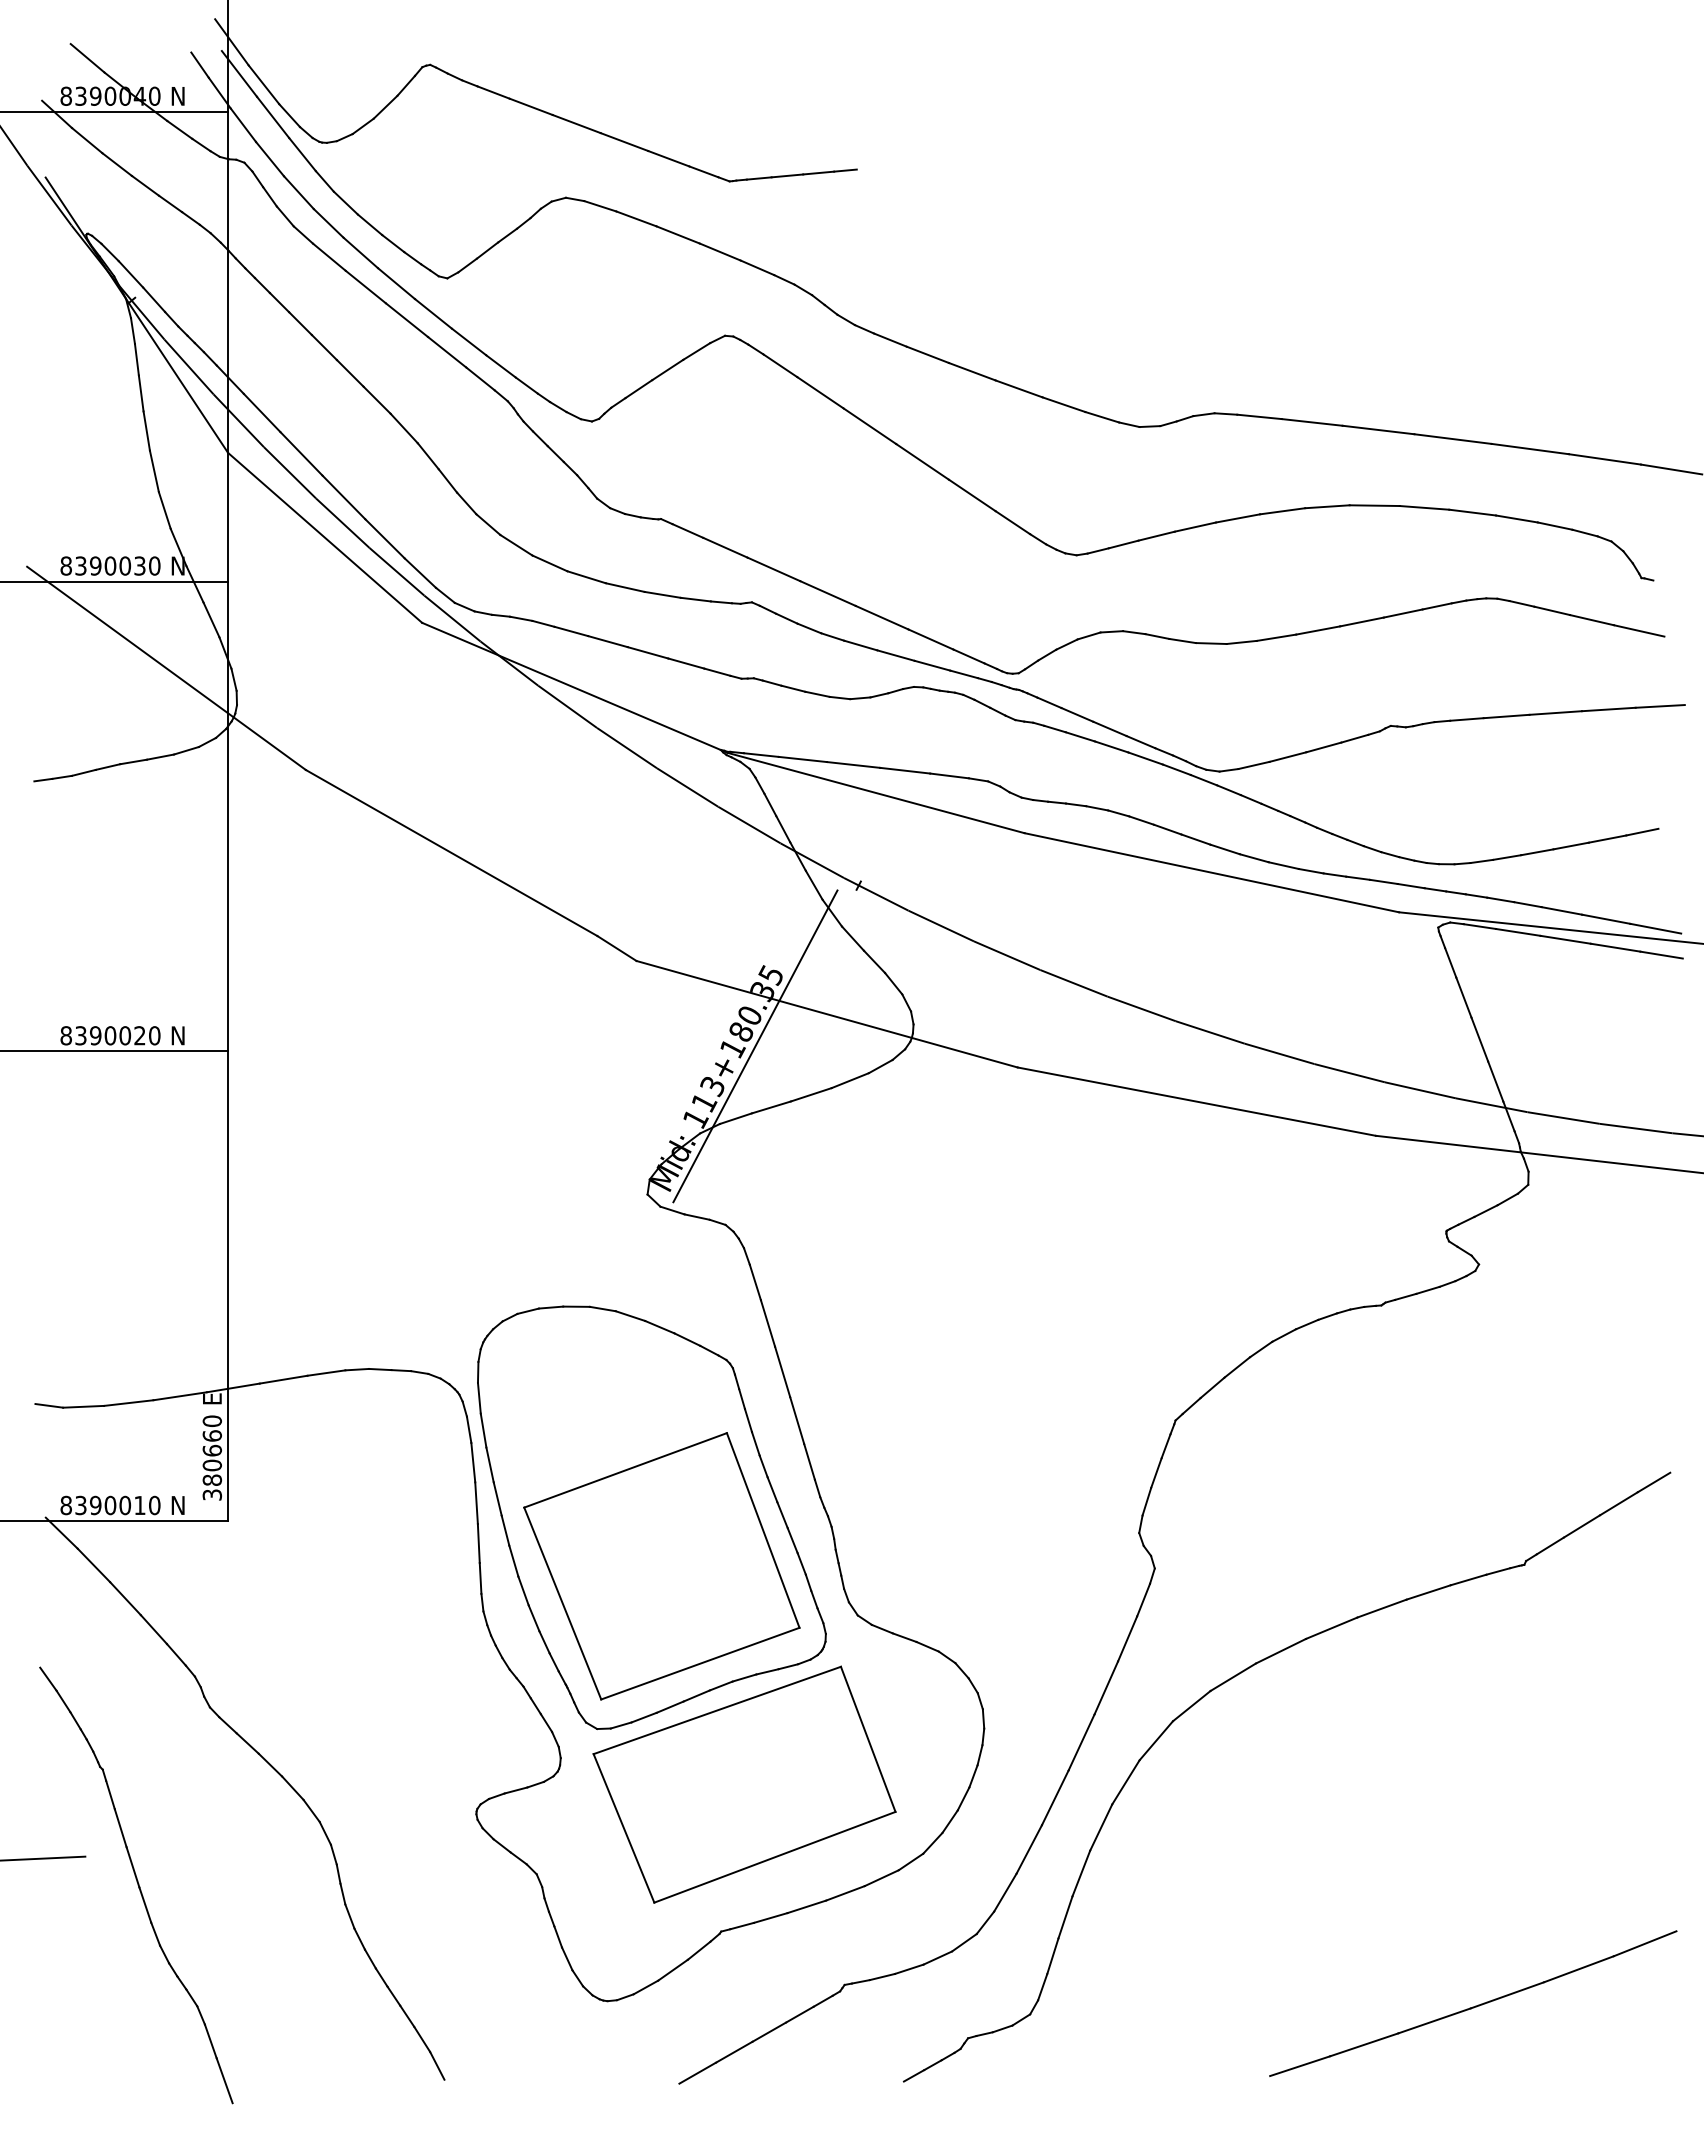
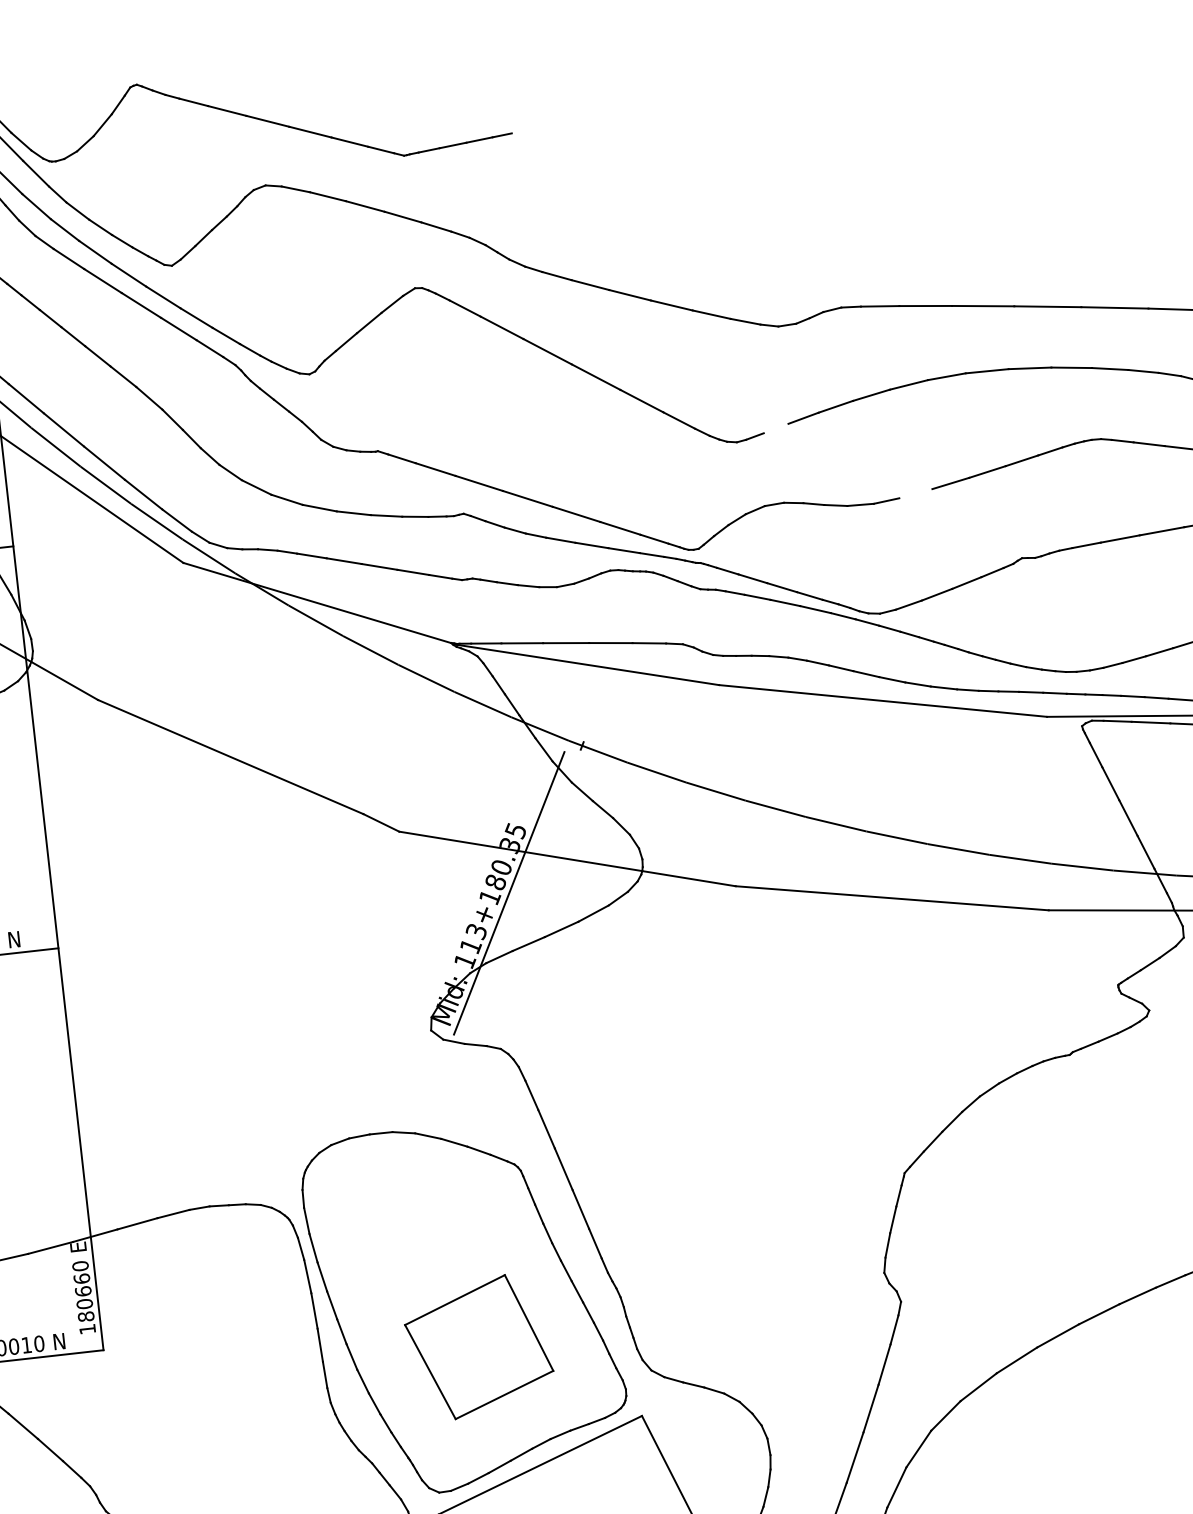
line: (1123, 544) -> (776, 428), removed
line: (1276, 637) -> (915, 493), removed
text: (212, 1494) -> (87, 1328), 380660 -> 180660
part: (661, 1566) -> (478, 1347), size x0.6

